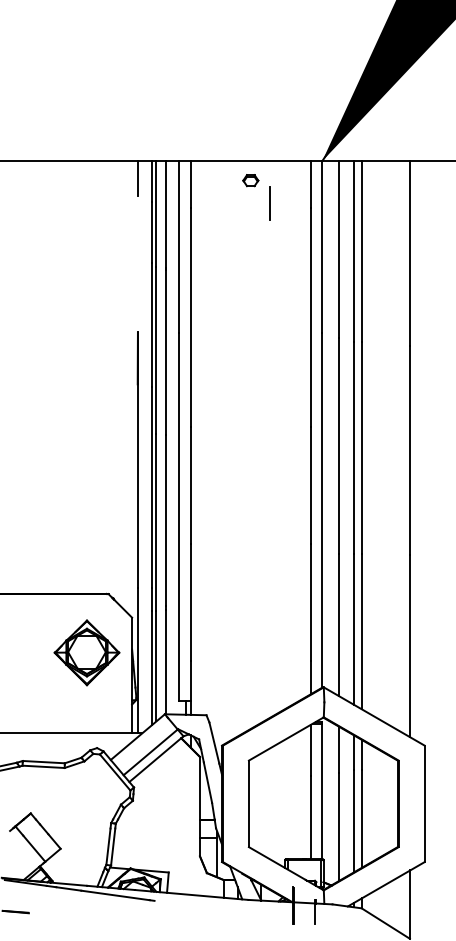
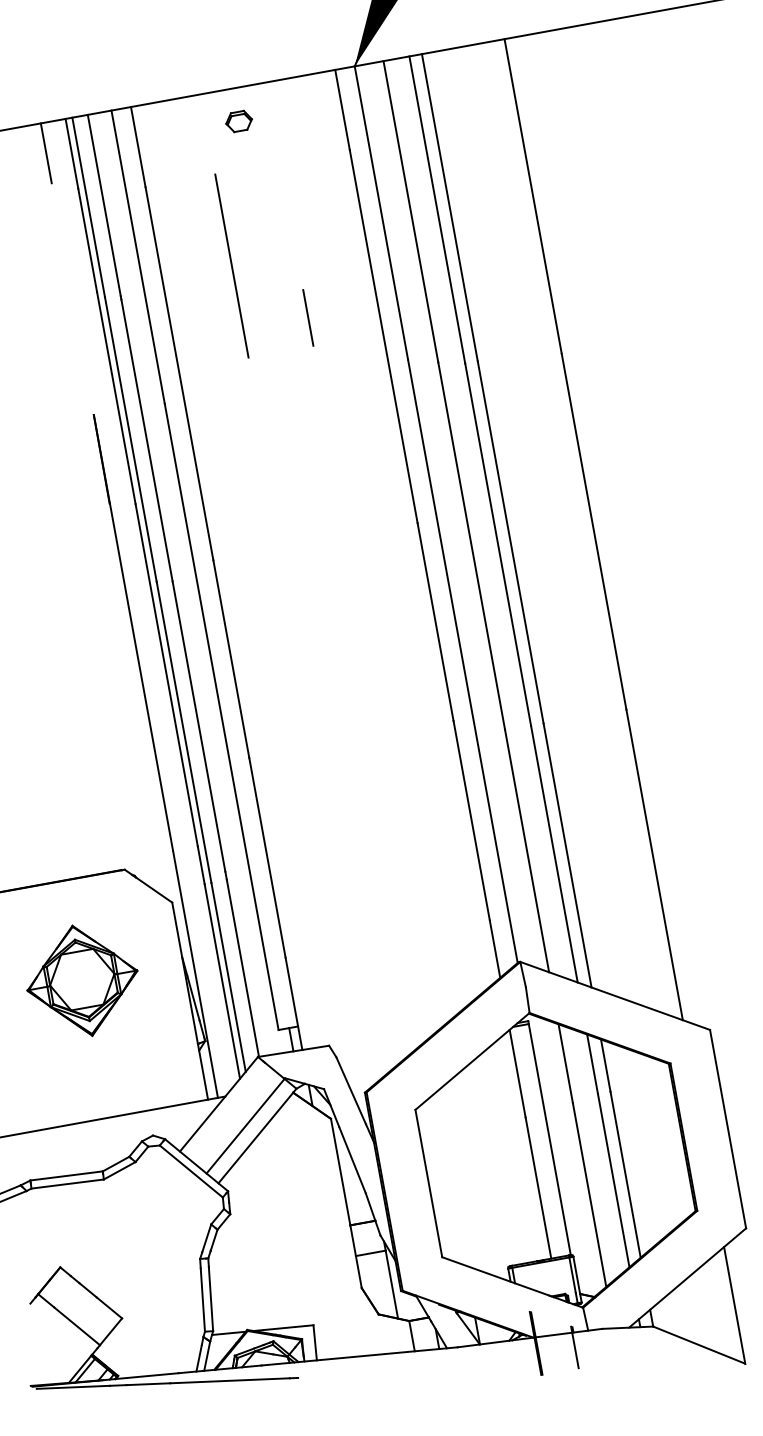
line: (269, 203) -> (307, 318), moved
line: (231, 261) -> (231, 265), added
part: (86, 652) -> (81, 980), moved

